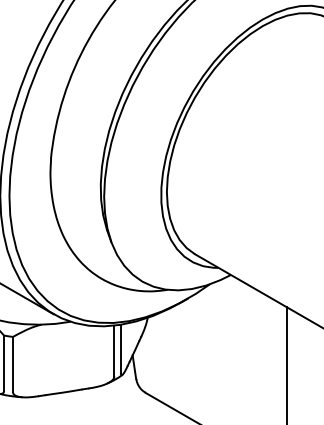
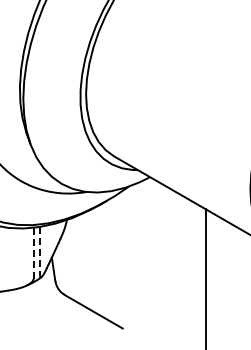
line: (120, 349) -> (39, 251), solid -> dashed
line: (114, 350) -> (33, 252), solid -> dashed

